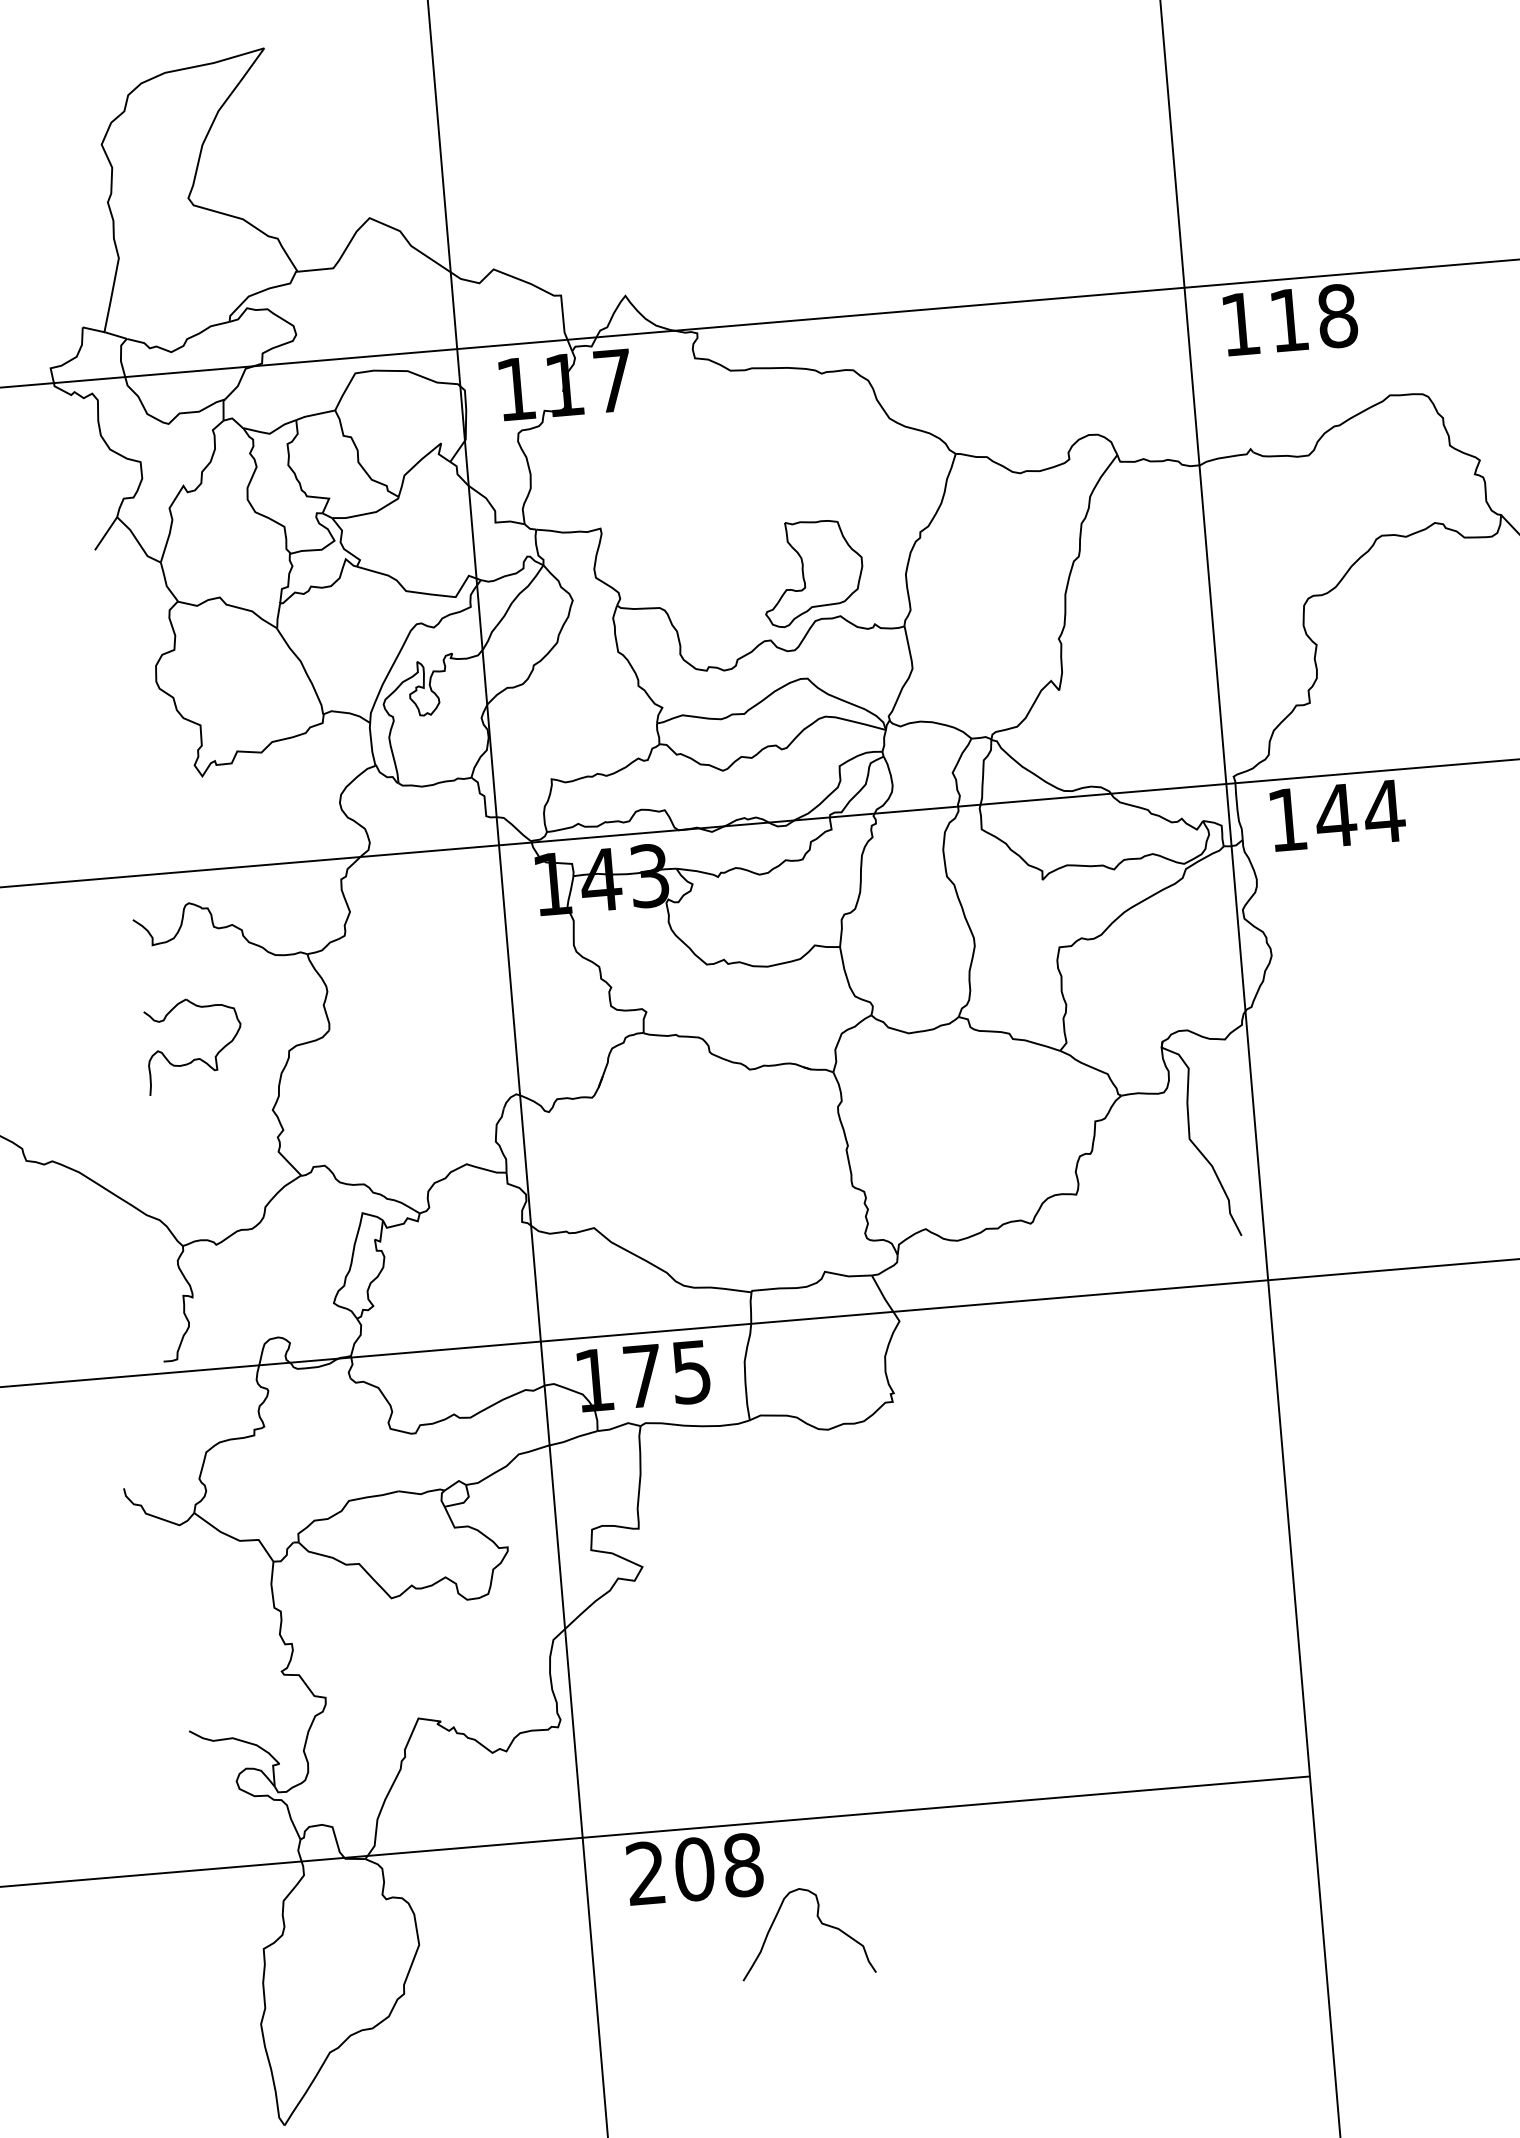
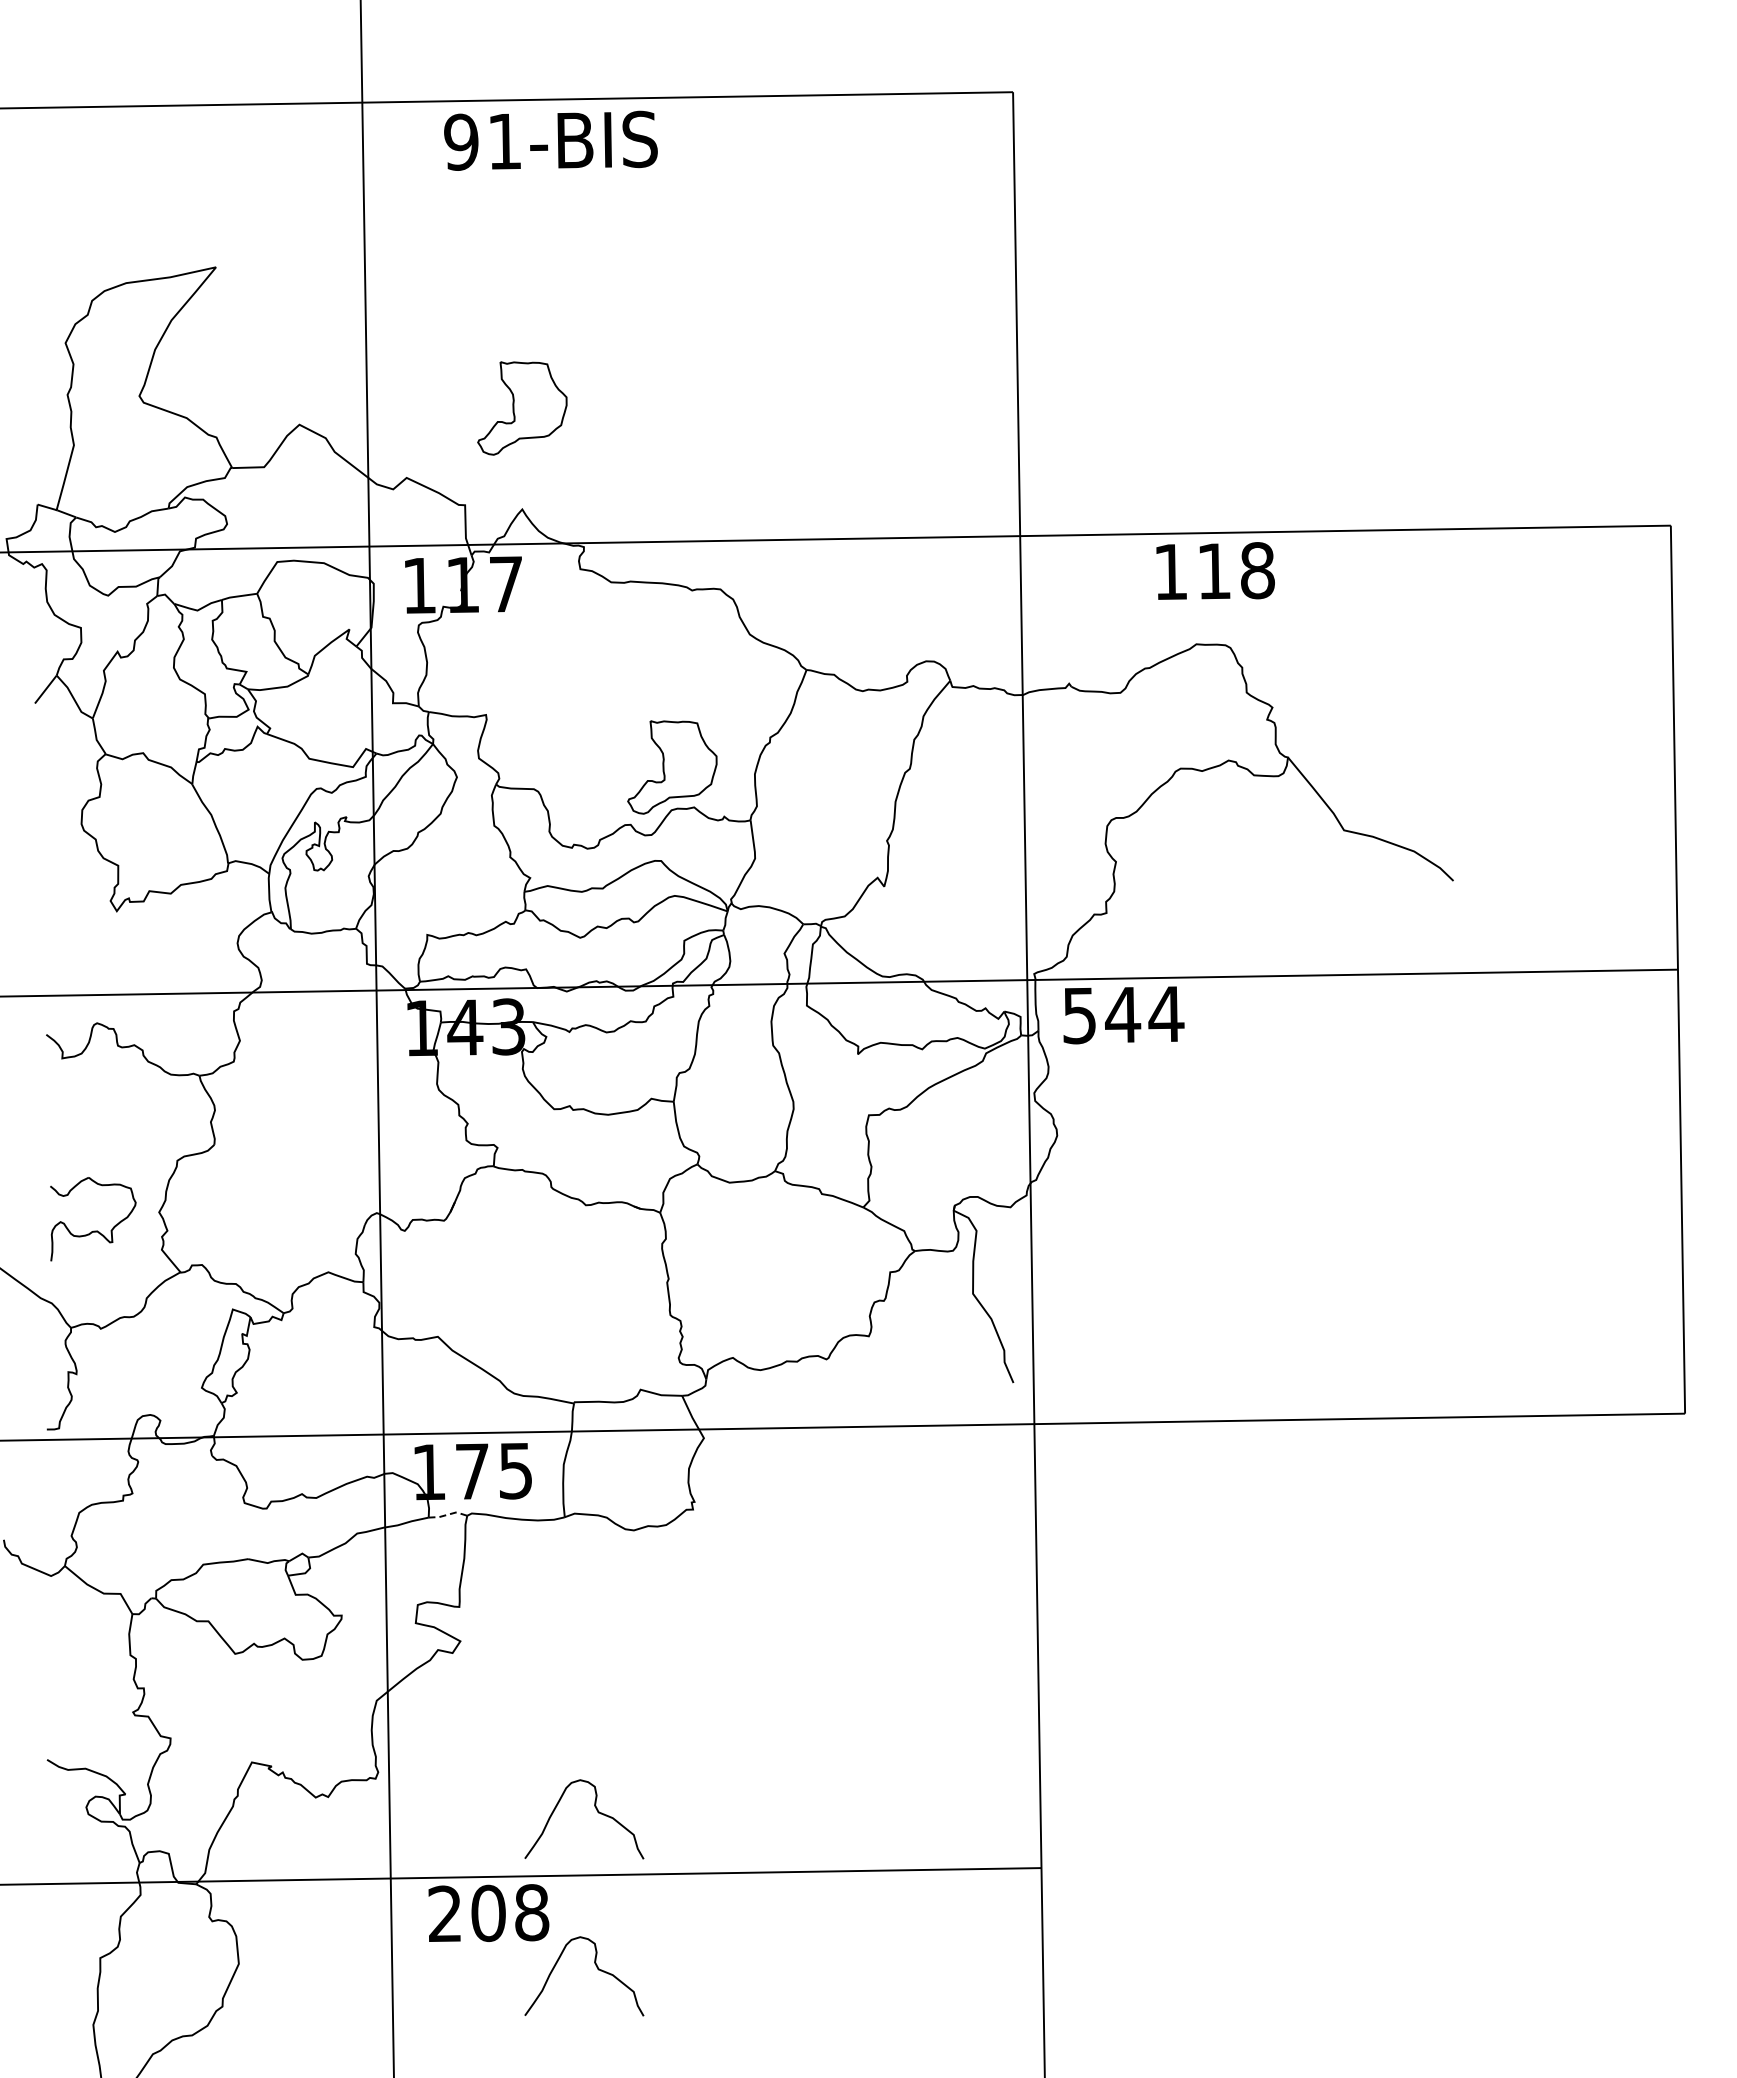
part: (617, 182) -> (522, 408), added
text: (1290, 319) -> (1215, 570), moved
text: (1287, 819) -> (1079, 1015), 144 -> 544
part: (195, 1058) -> (93, 1230), moved
line: (618, 1426) -> (447, 1514), solid -> dashed
curve: (808, 1748) -> (597, 1812), added

